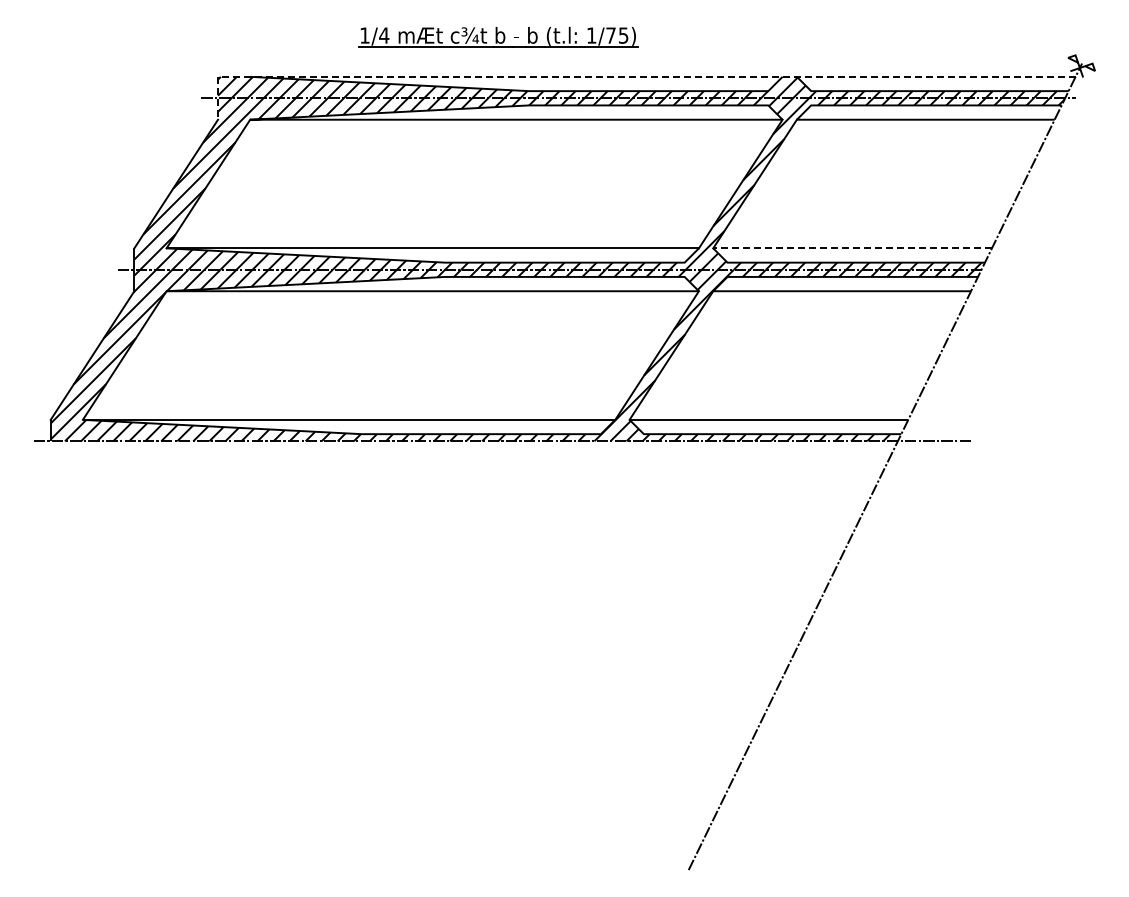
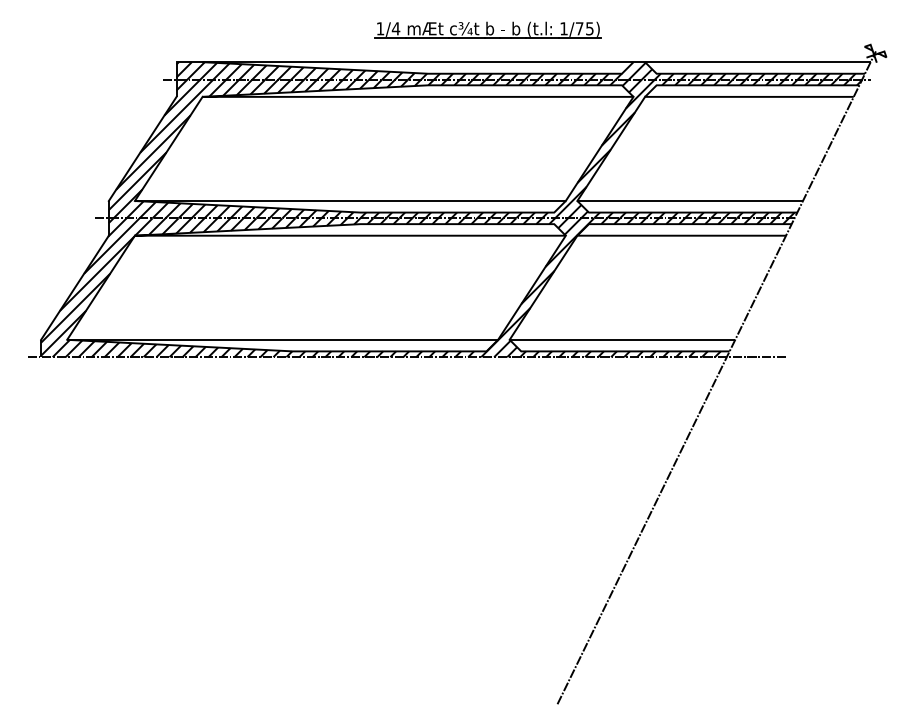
part: (498, 37) -> (488, 30), moved
line: (624, 76) -> (505, 61), dashed -> solid
line: (852, 248) -> (690, 201), dashed -> solid

